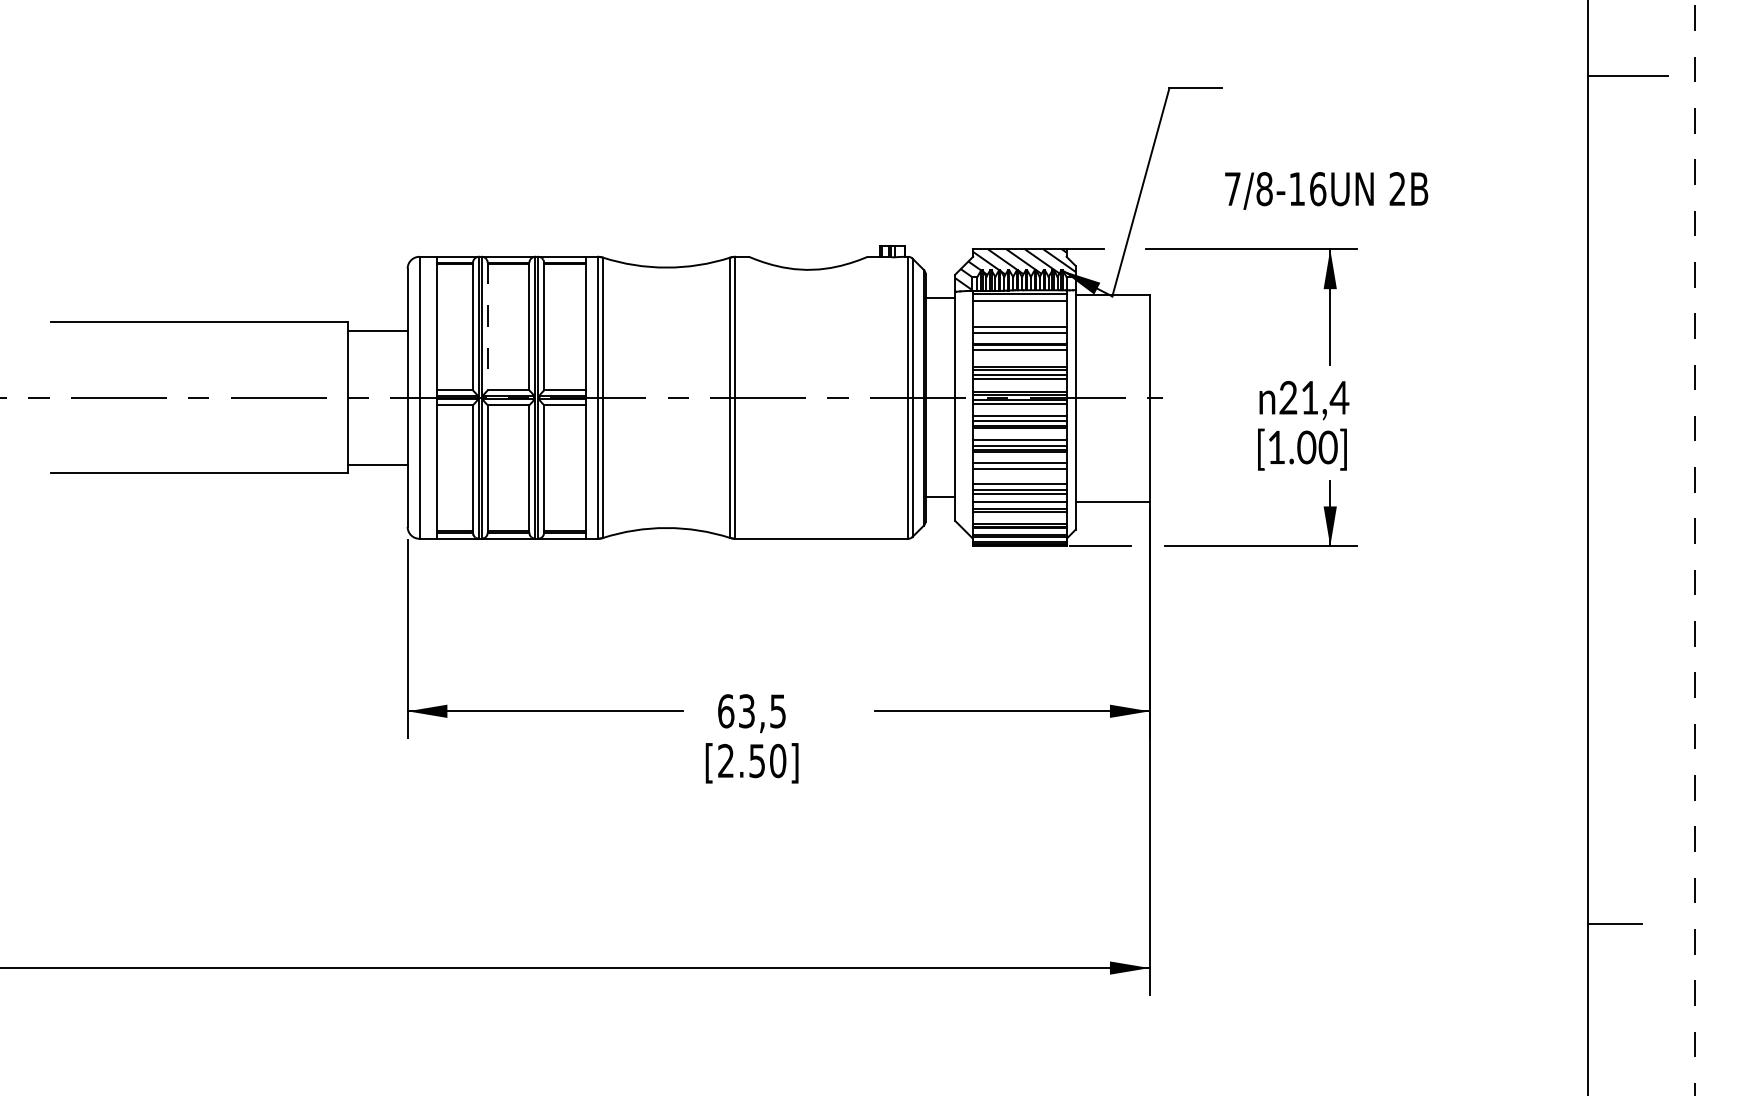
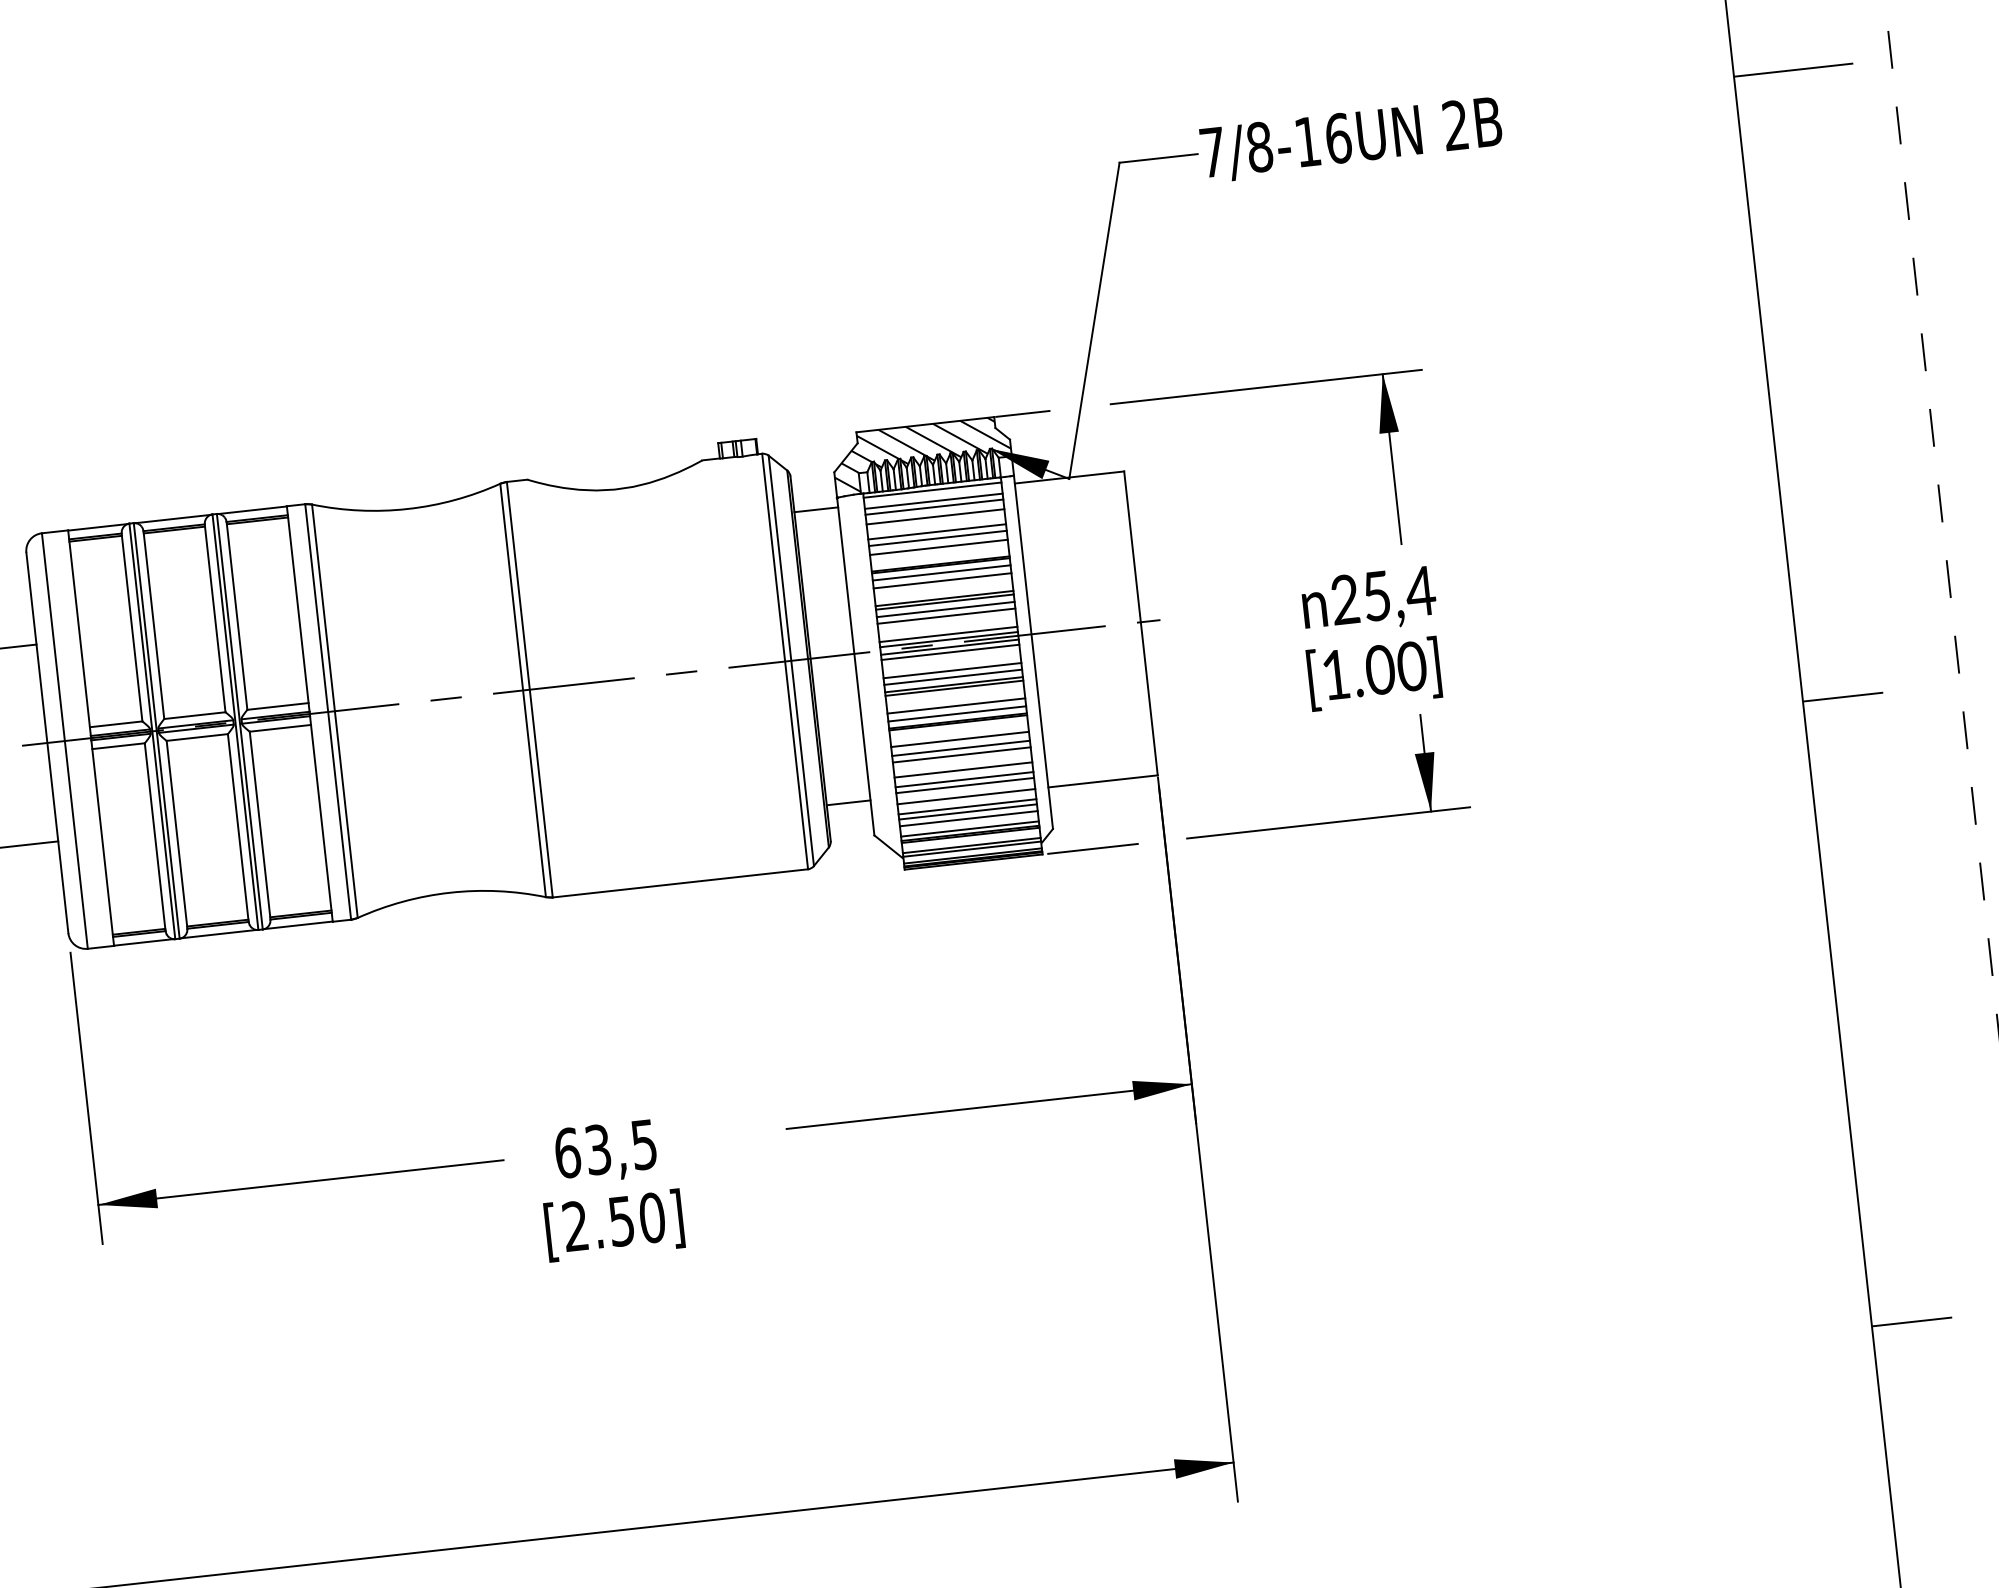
text: (1326, 190) -> (1351, 139), moved
line: (1019, 305) -> (933, 507), added
line: (1019, 311) -> (934, 516), added
line: (1019, 322) -> (936, 532), added
line: (487, 326) -> (153, 624), dashed -> solid
line: (1019, 355) -> (942, 581), added
text: (1309, 397) -> (1376, 595), 21,4 -> 25,4
line: (1019, 473) -> (961, 754), added
line: (1614, 499) -> (1842, 696), added
line: (1019, 516) -> (968, 818), added

